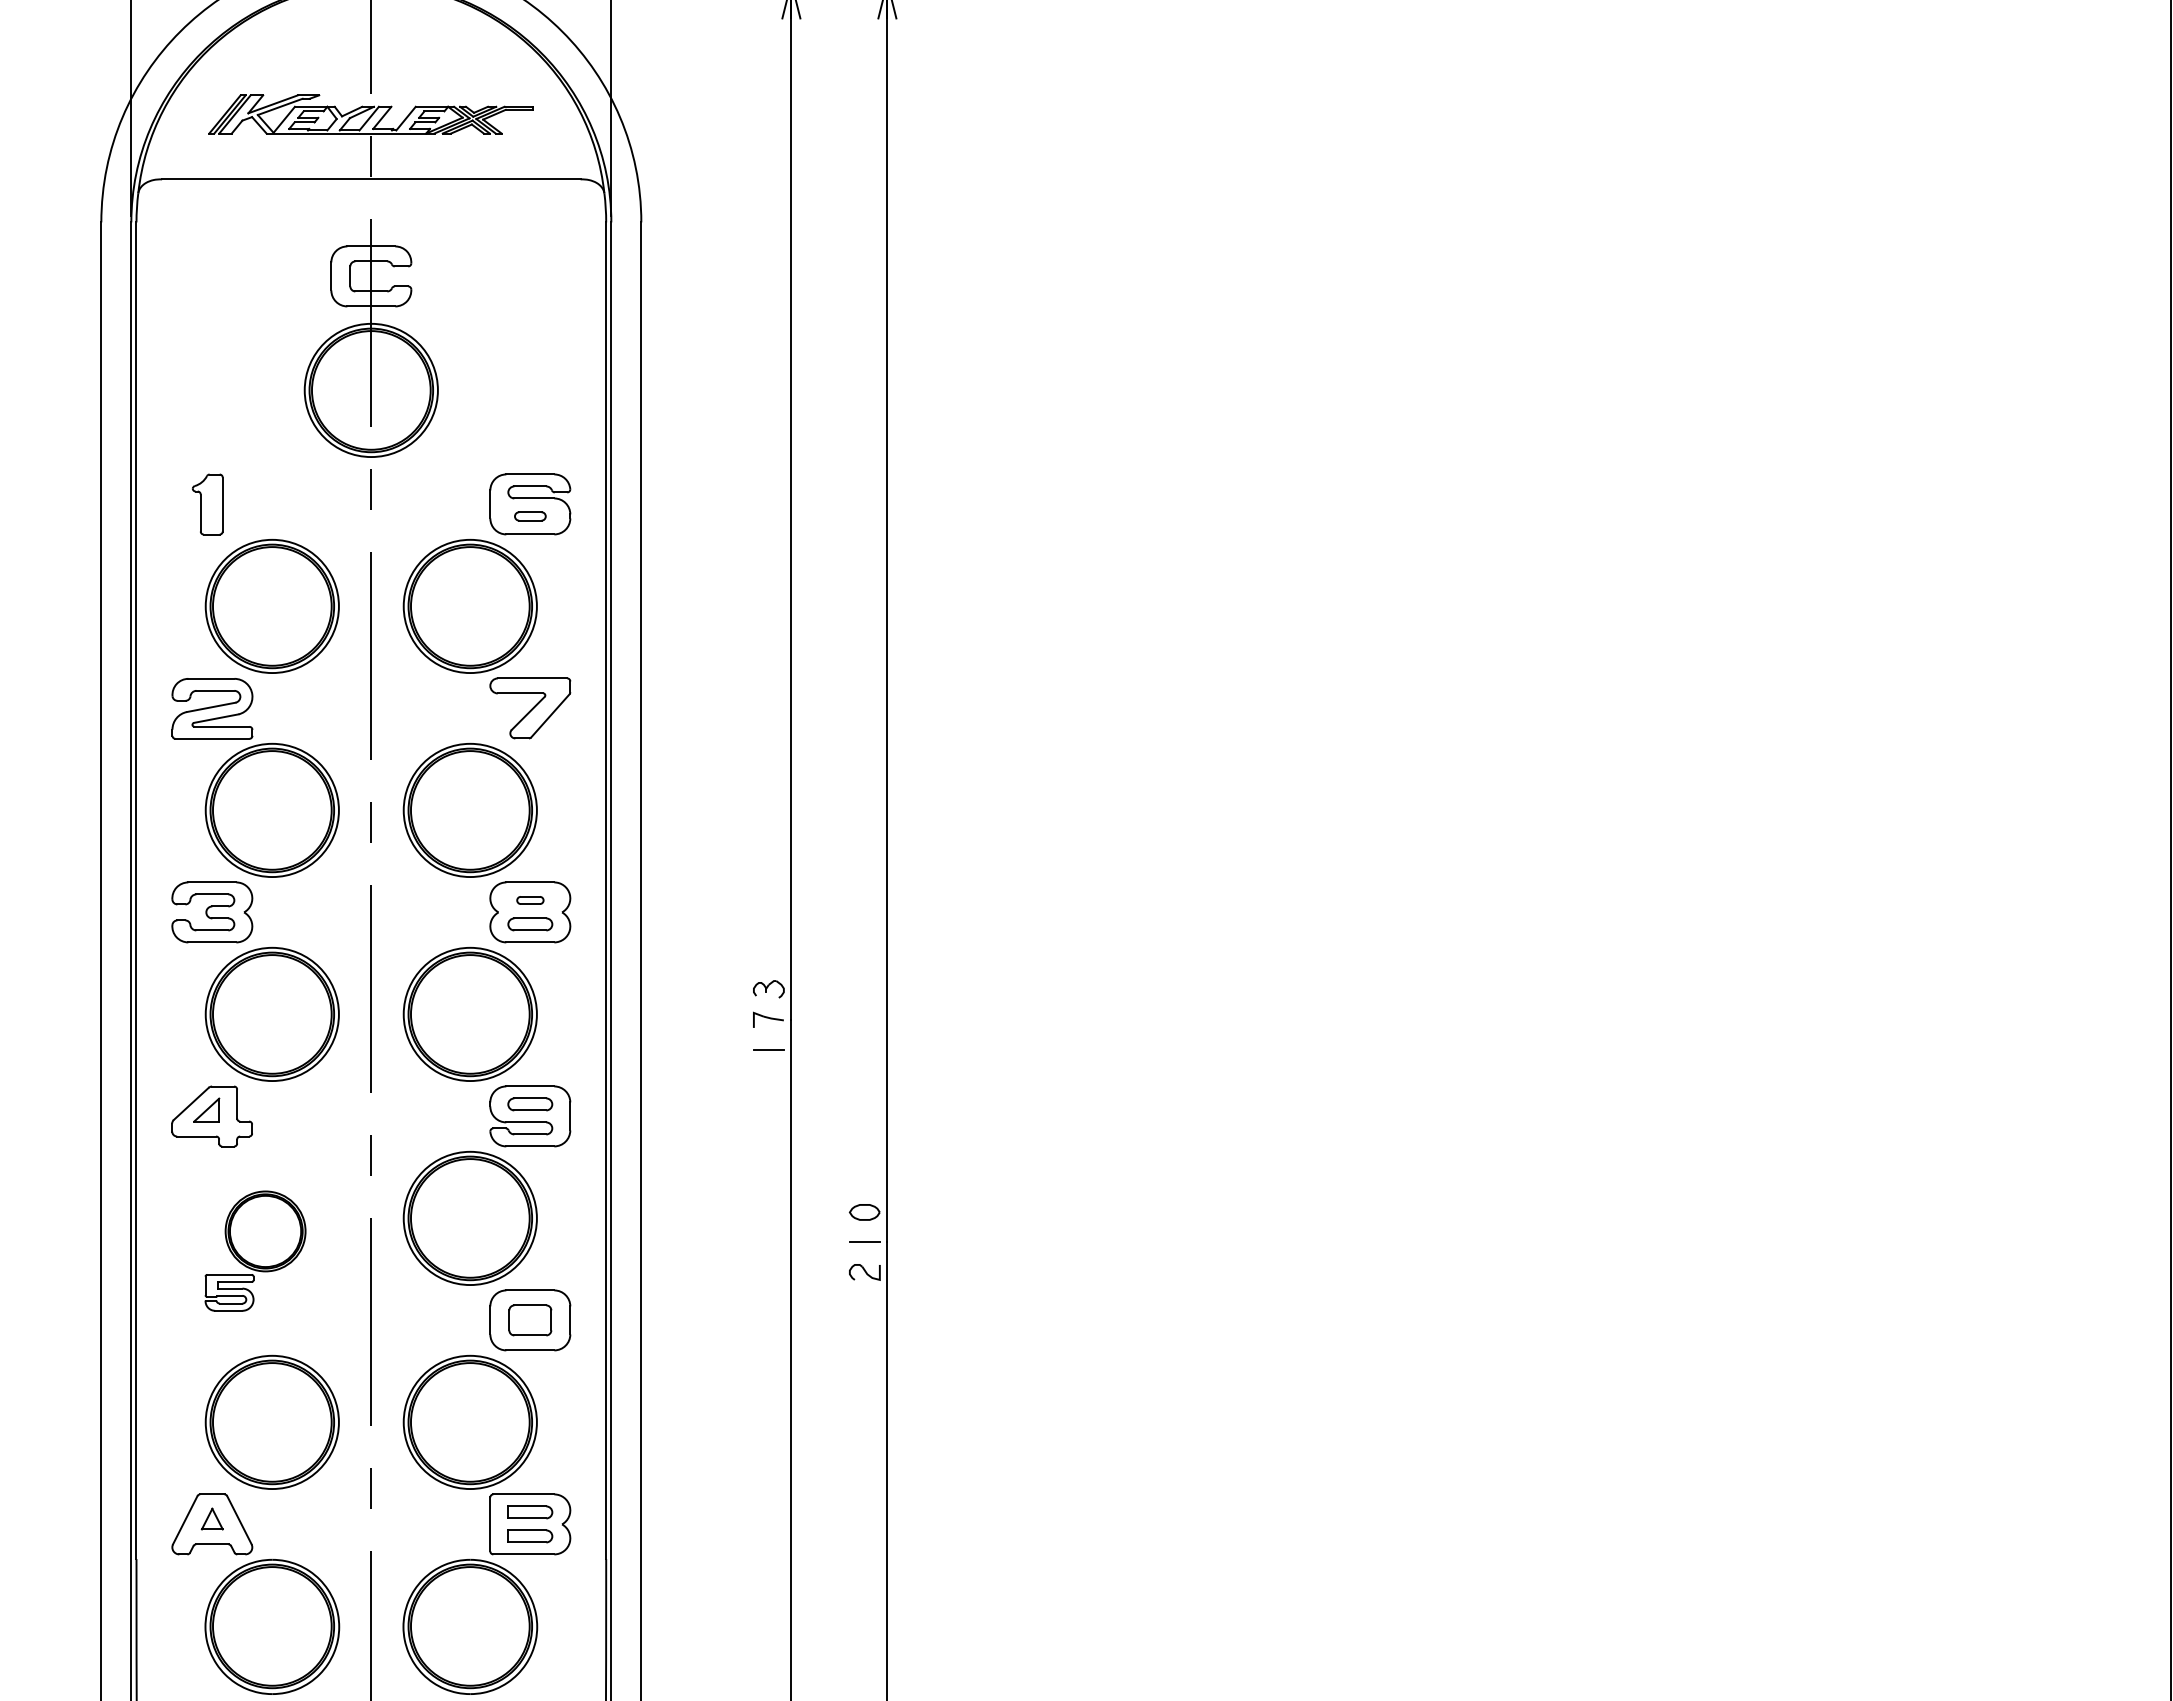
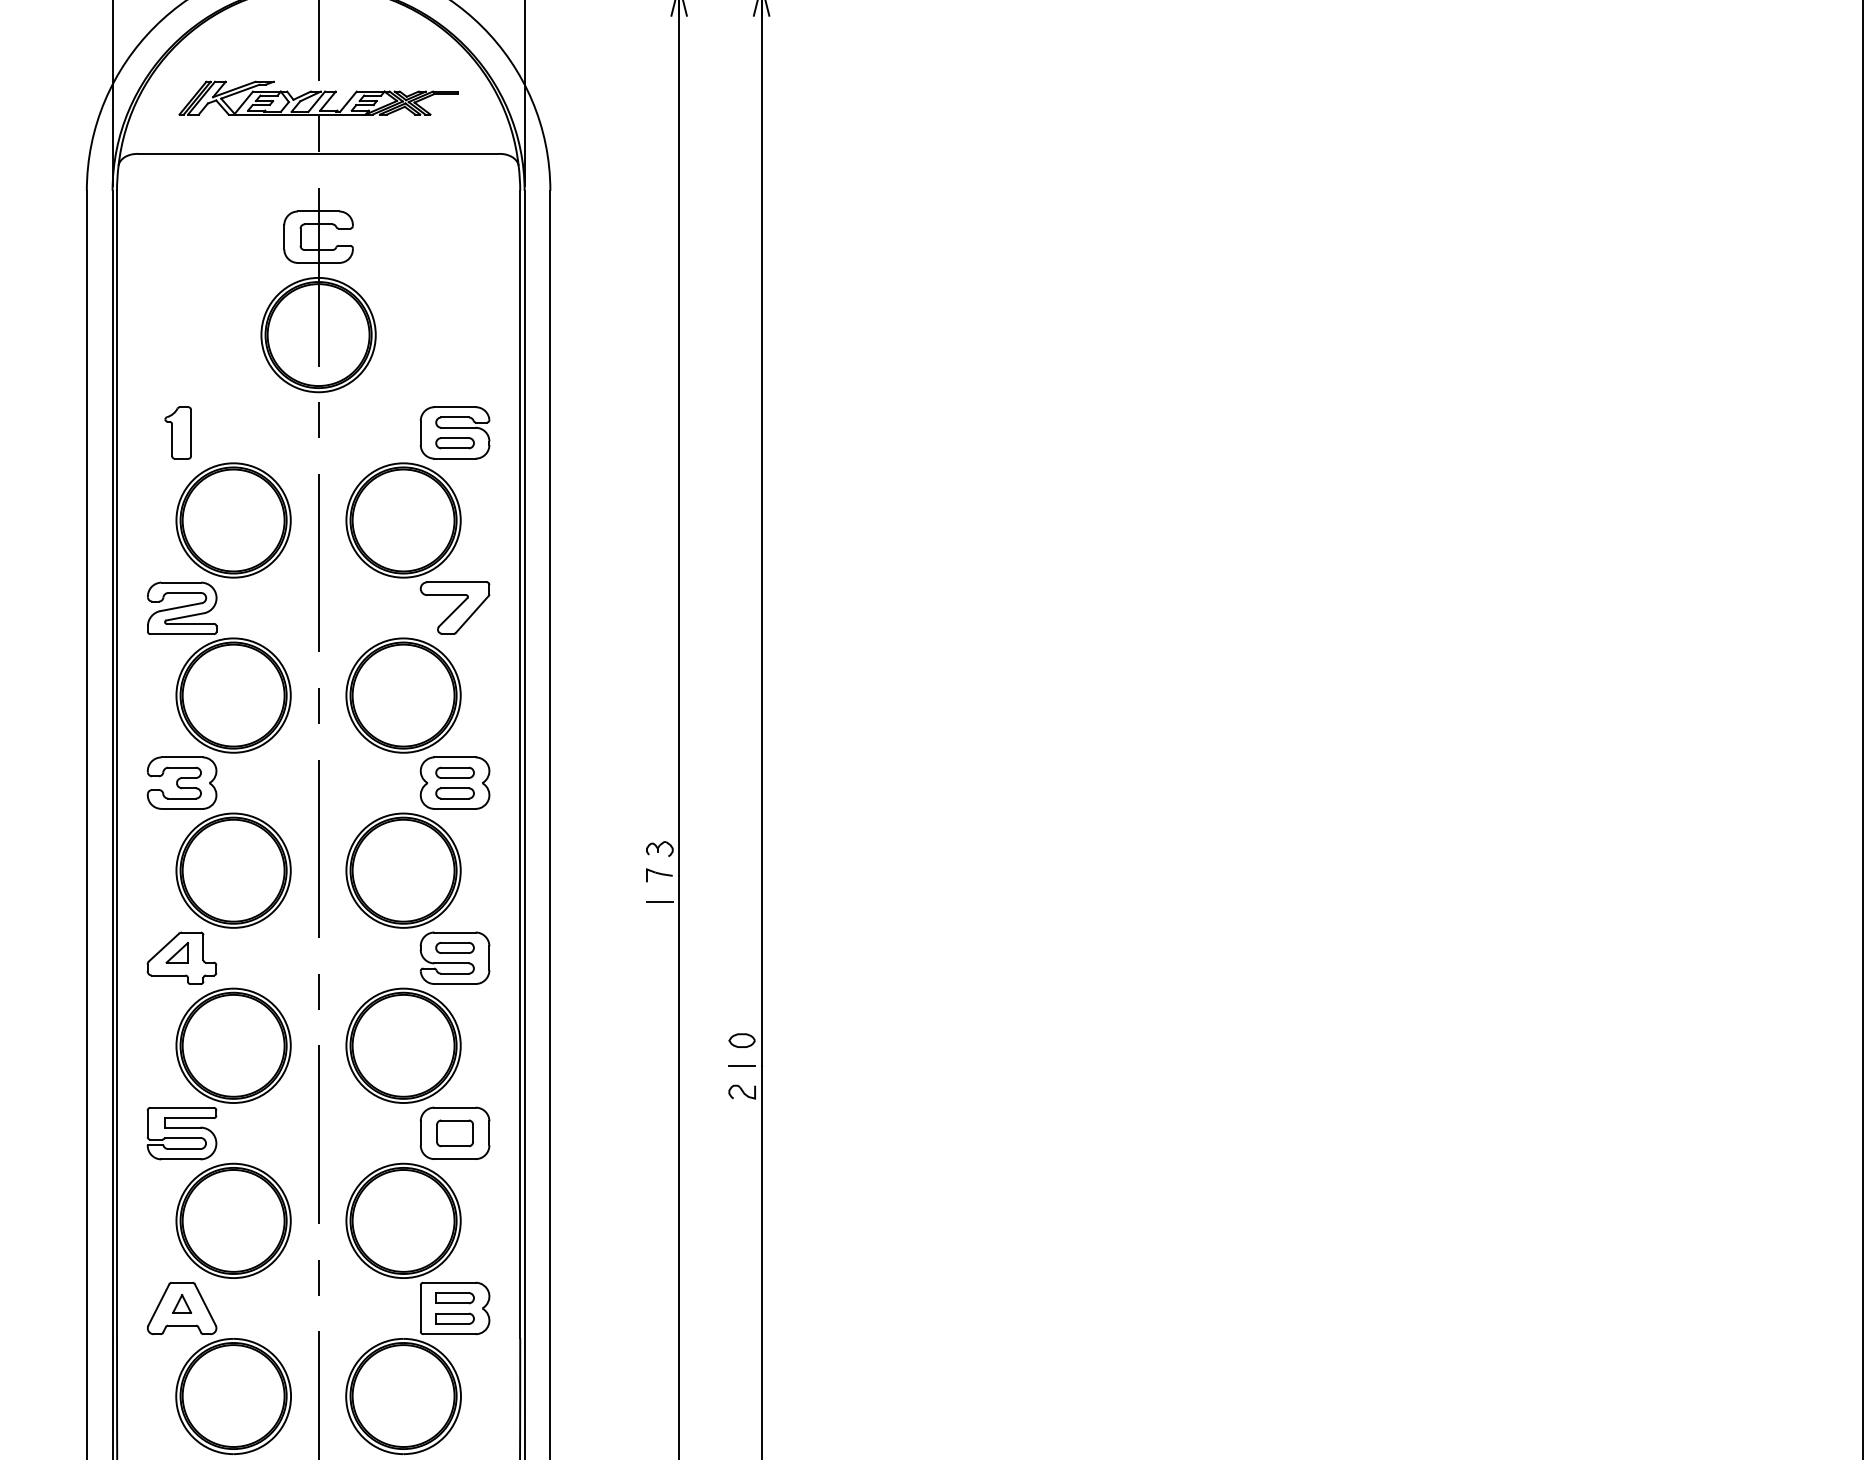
part: (530, 516) -> (455, 443), size x1.43
part: (530, 900) -> (455, 772), size x1.67
part: (255, 1250) -> (219, 1073), size x1.67

